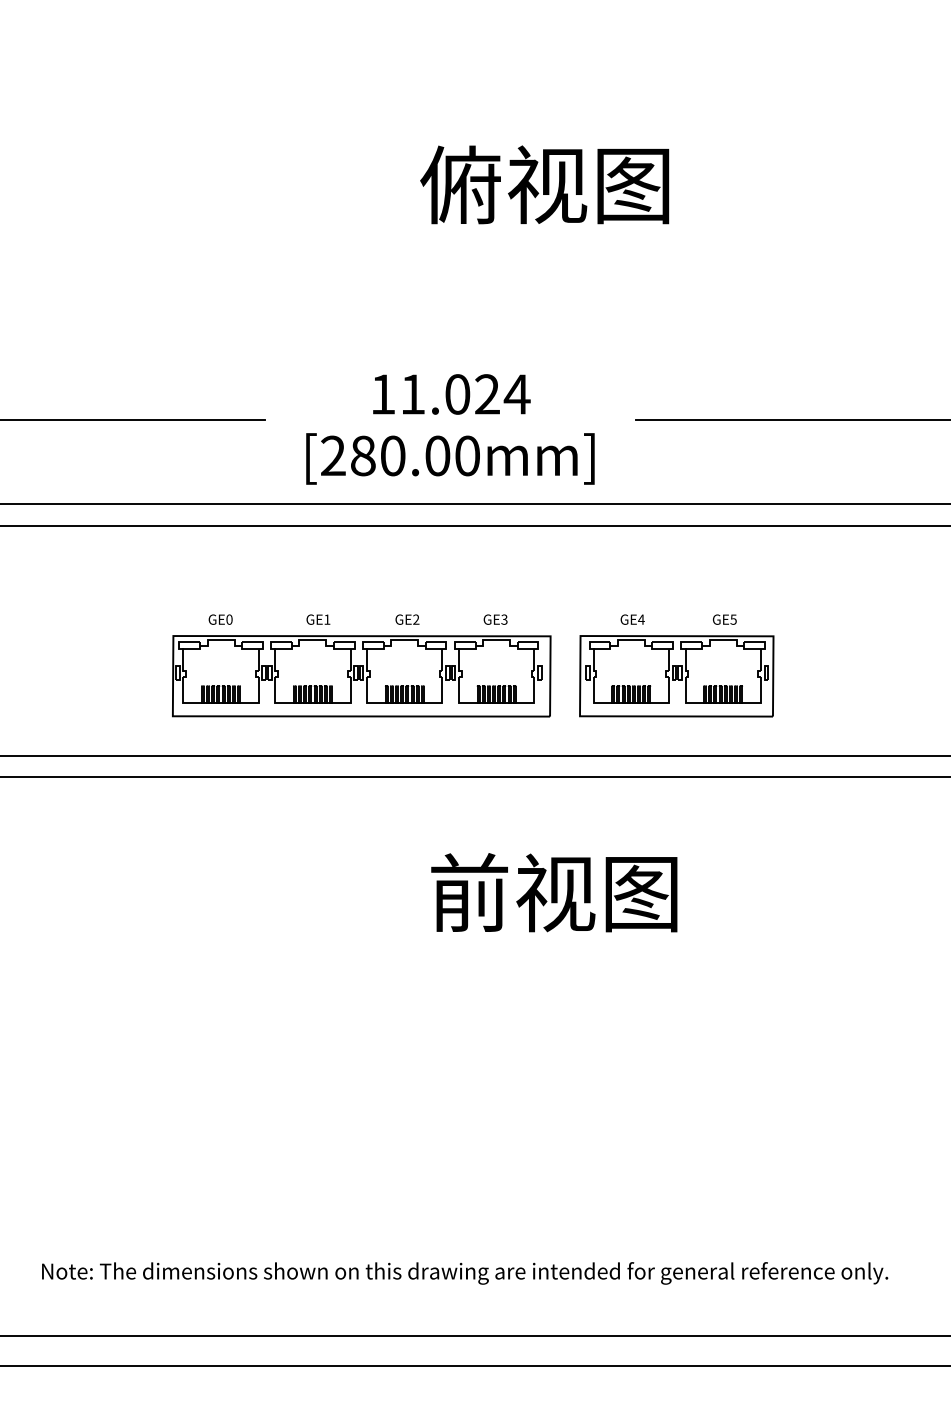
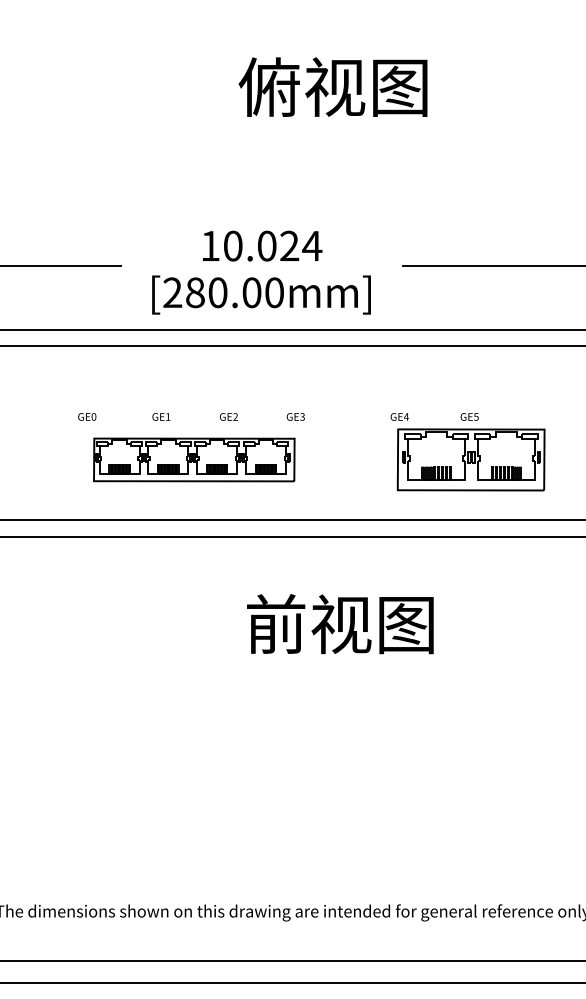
text: (413, 394) -> (233, 246), 11.024 -> 10.024
part: (361, 676) -> (194, 460), size x0.7
part: (676, 676) -> (470, 460), moved

